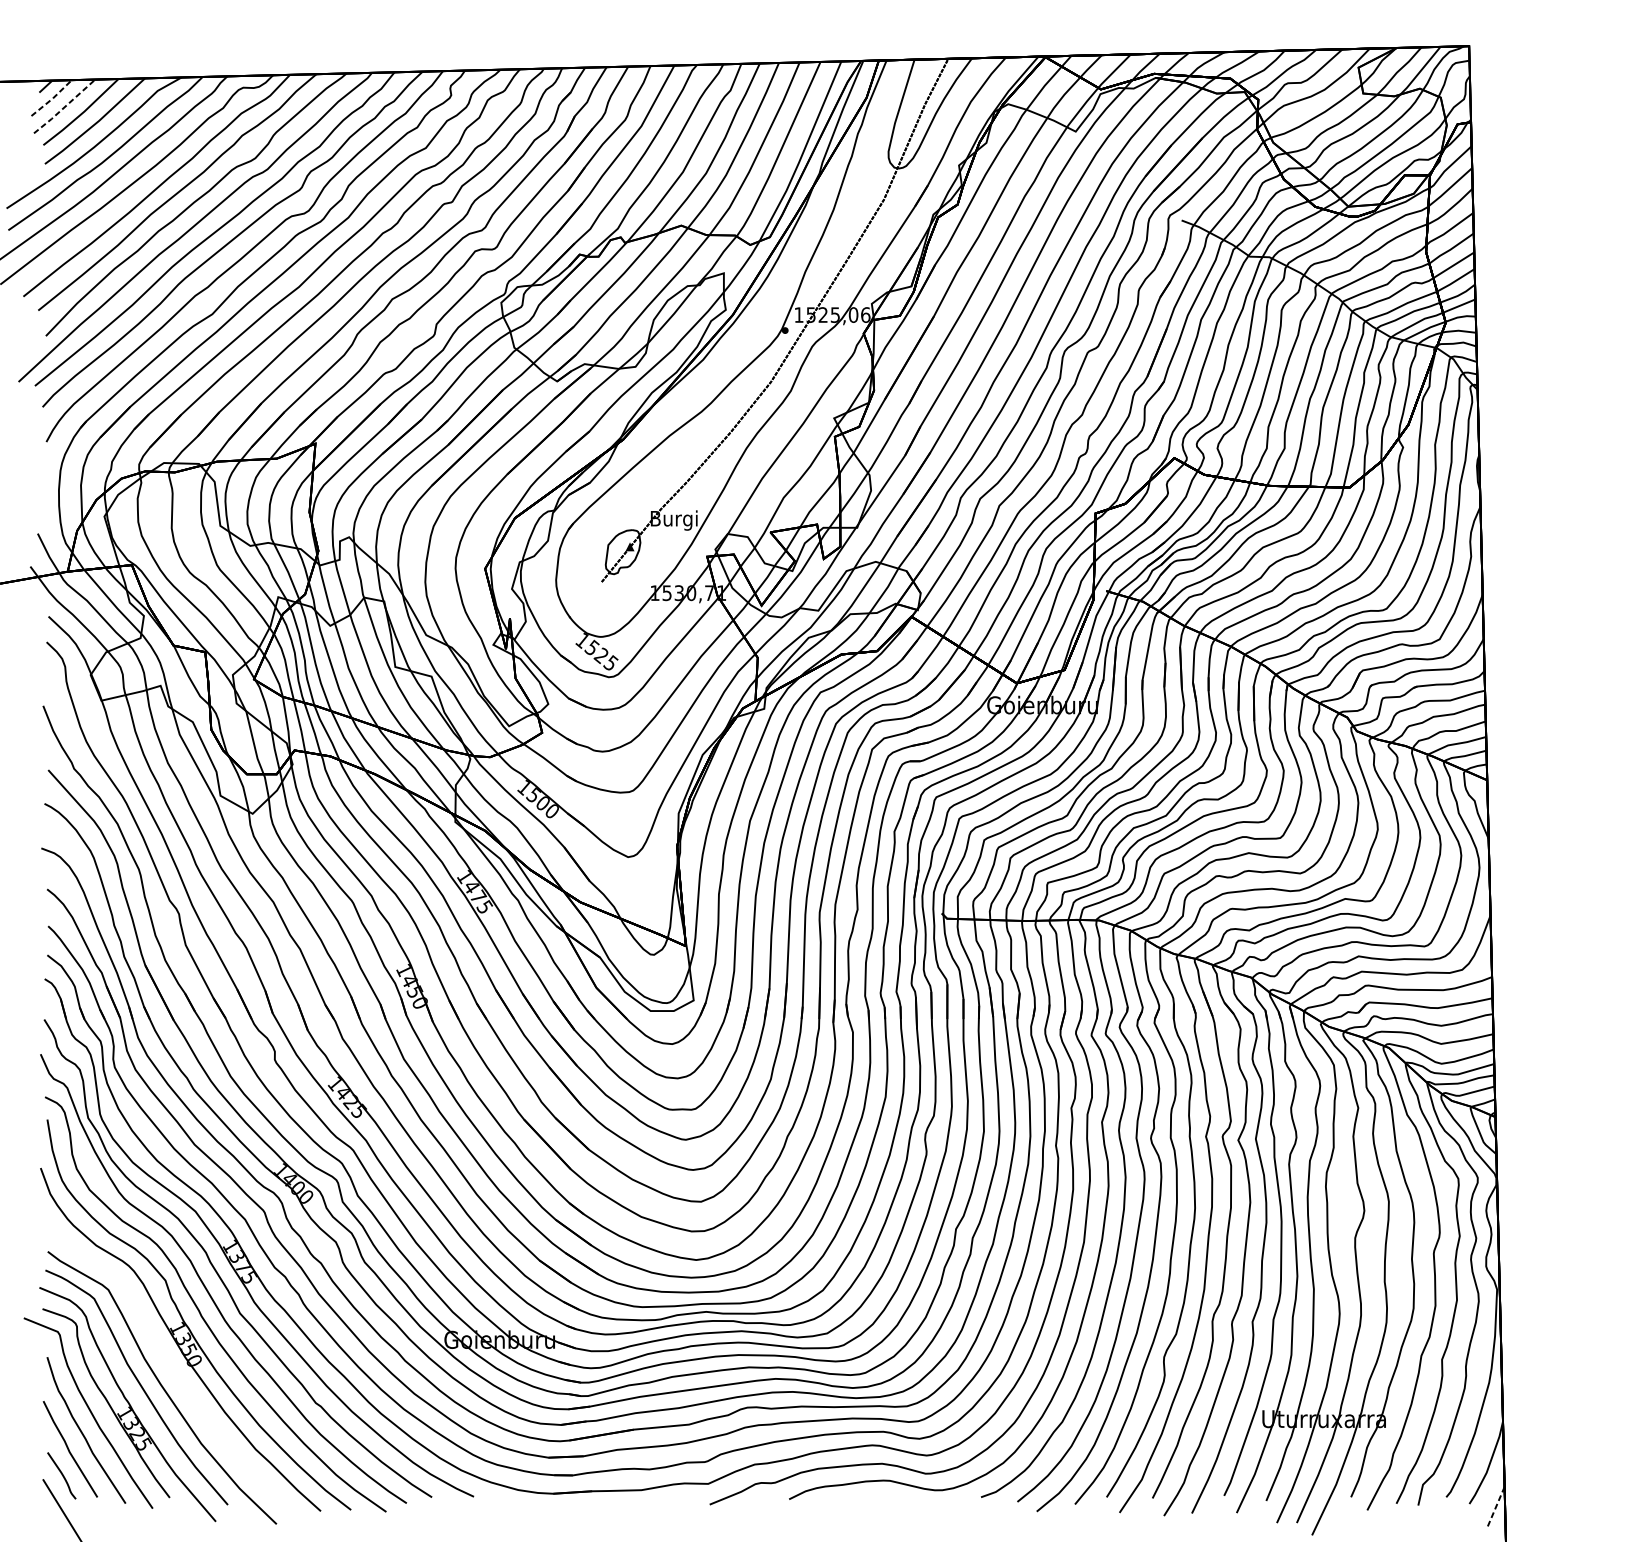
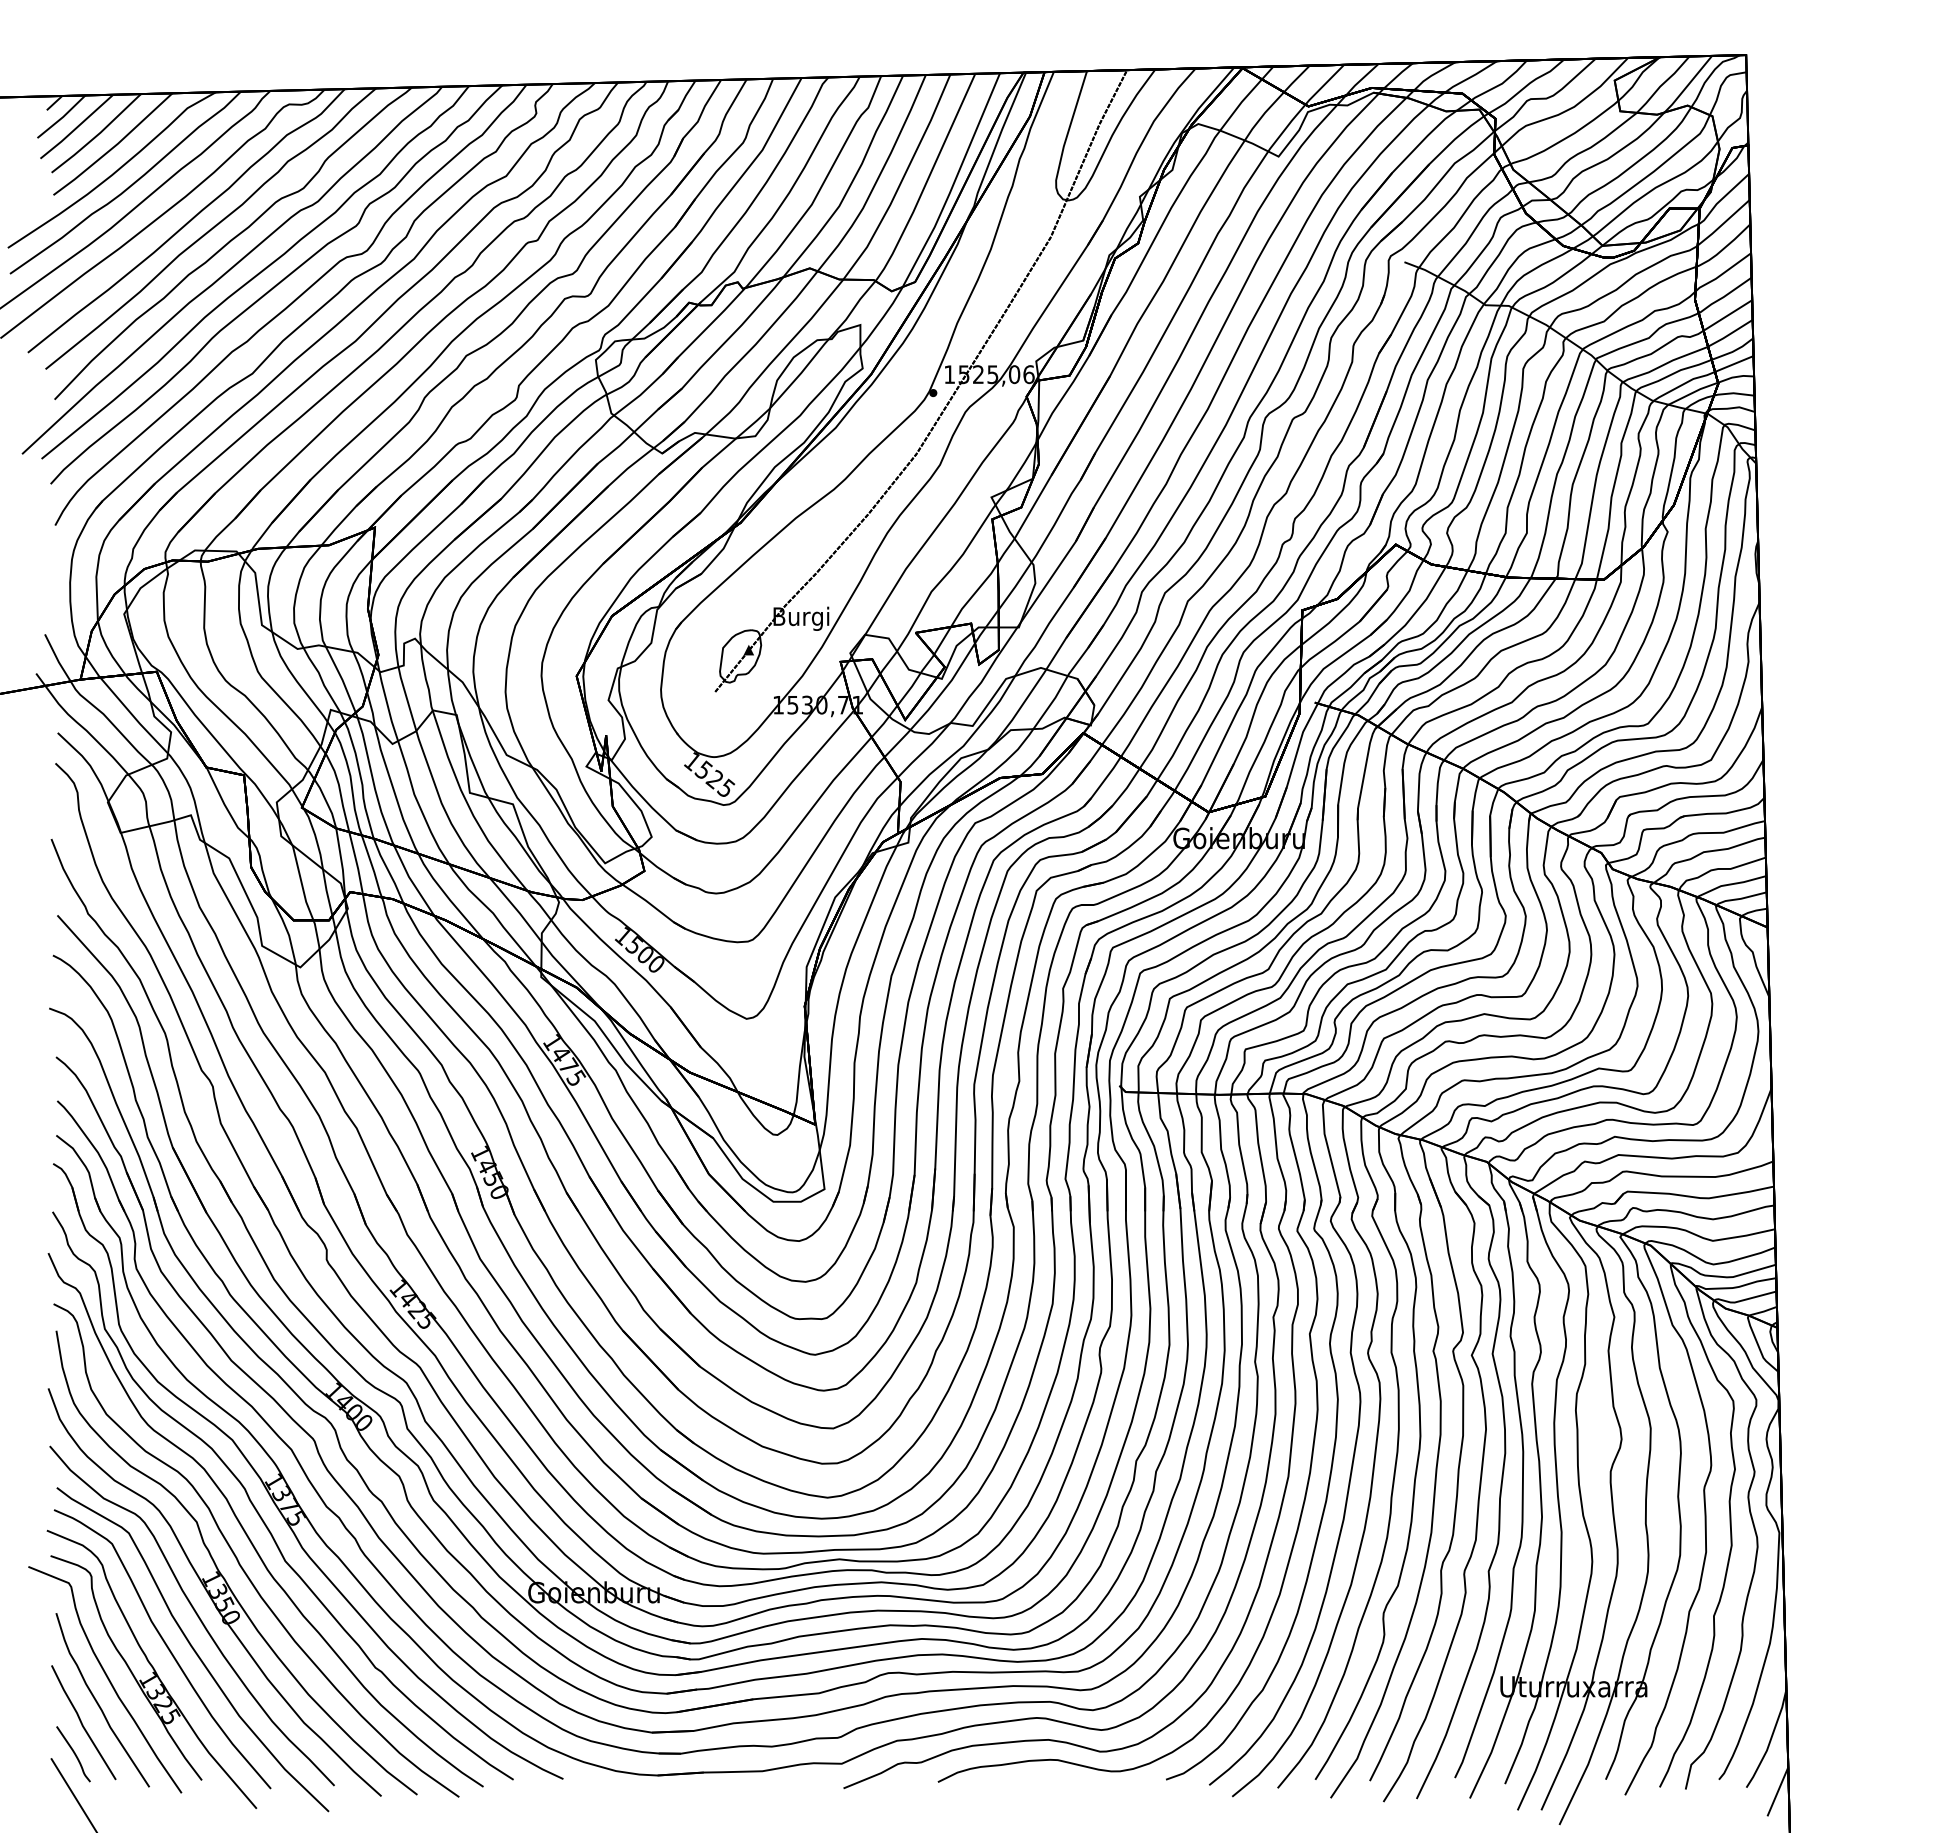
line: (53, 98) -> (63, 117), dashed -> solid
line: (65, 107) -> (77, 127), dashed -> solid
curve: (163, 1356) -> (194, 1612), added
line: (1495, 1507) -> (1777, 1791), dashed -> solid

